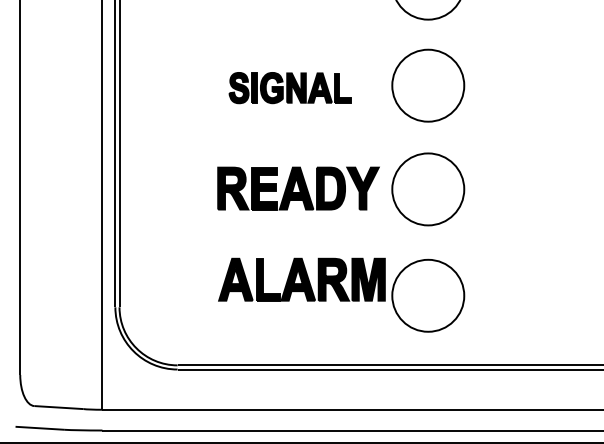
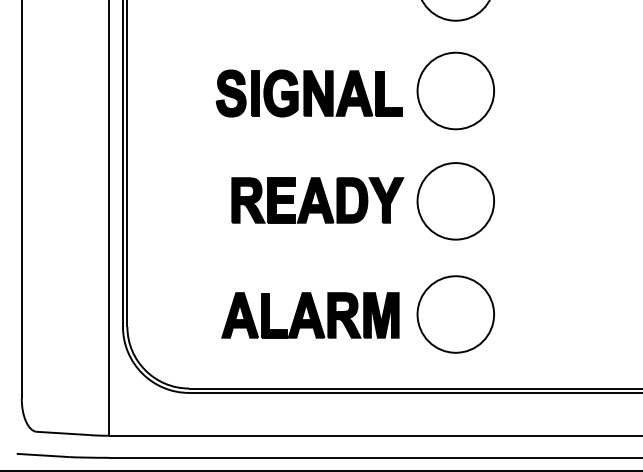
part: (289, 88) -> (308, 93), size x1.43
part: (302, 279) -> (310, 315), moved

